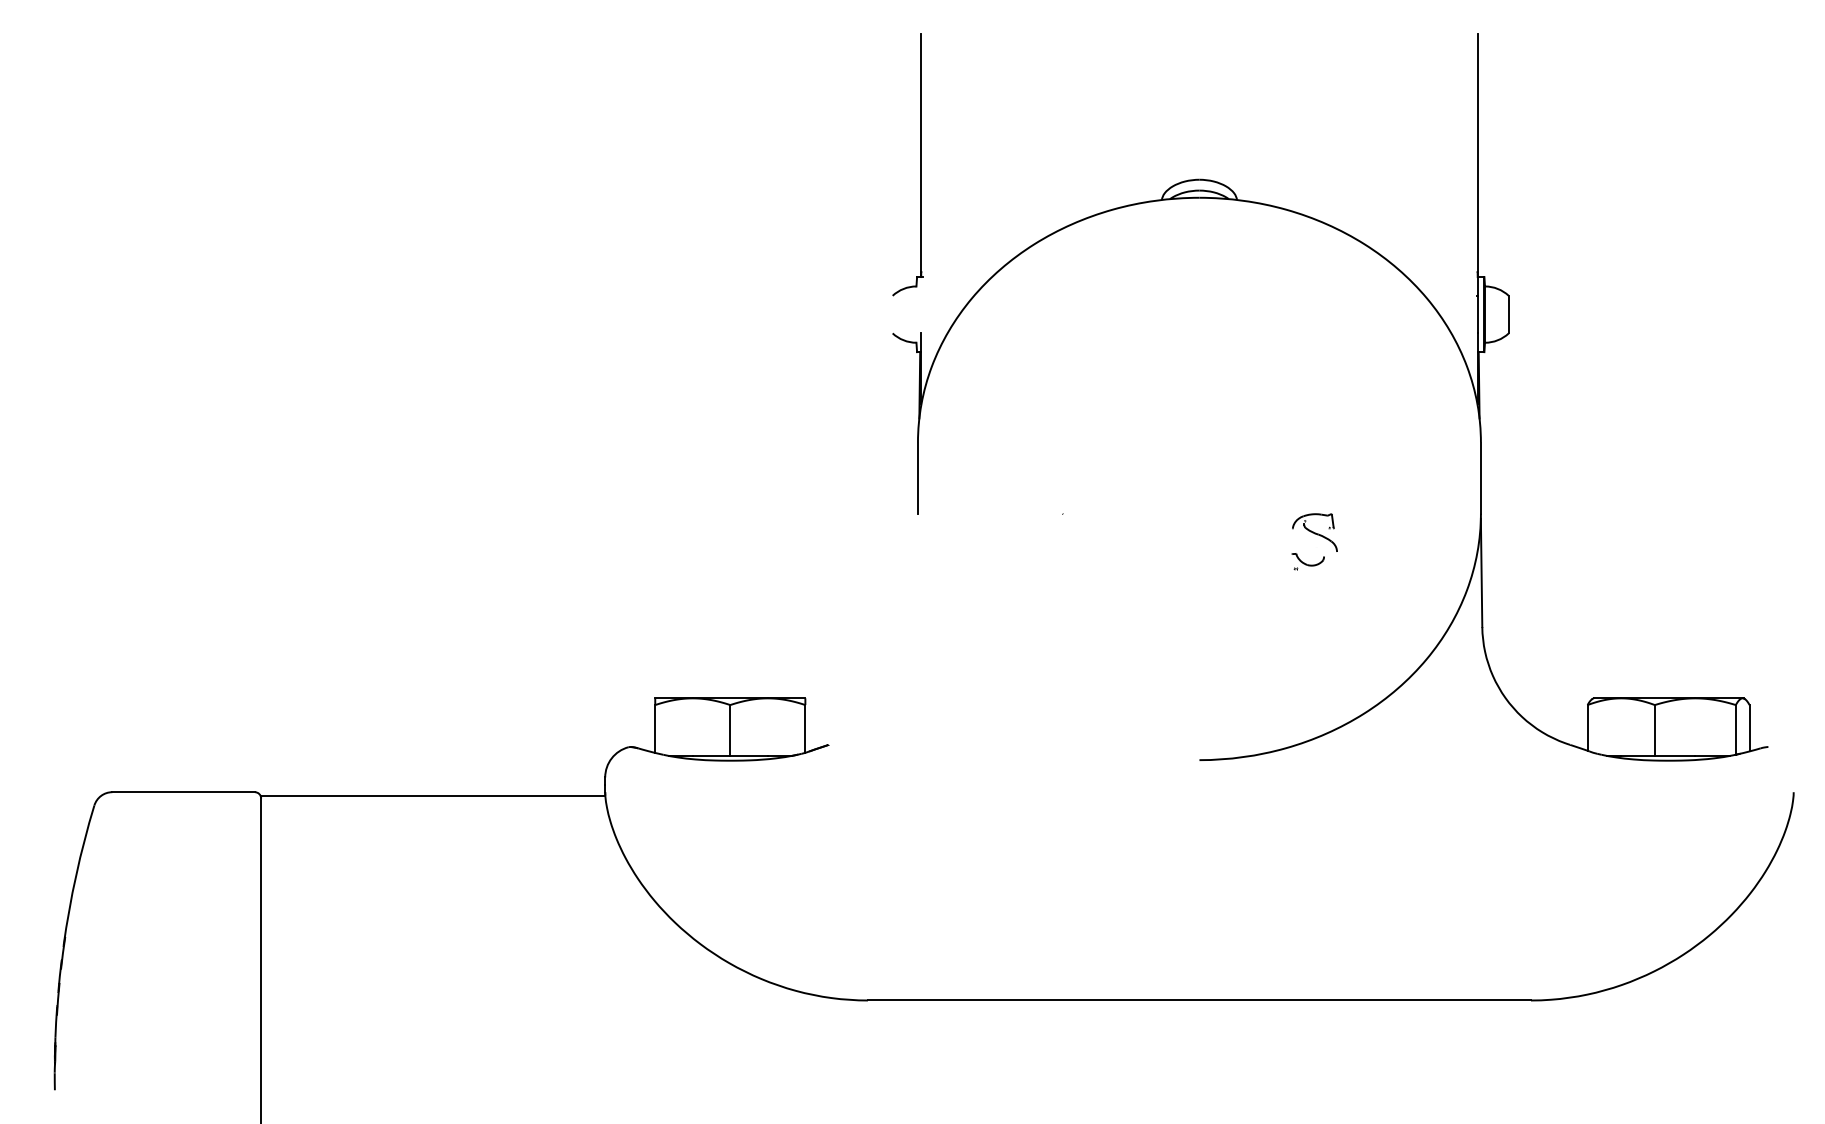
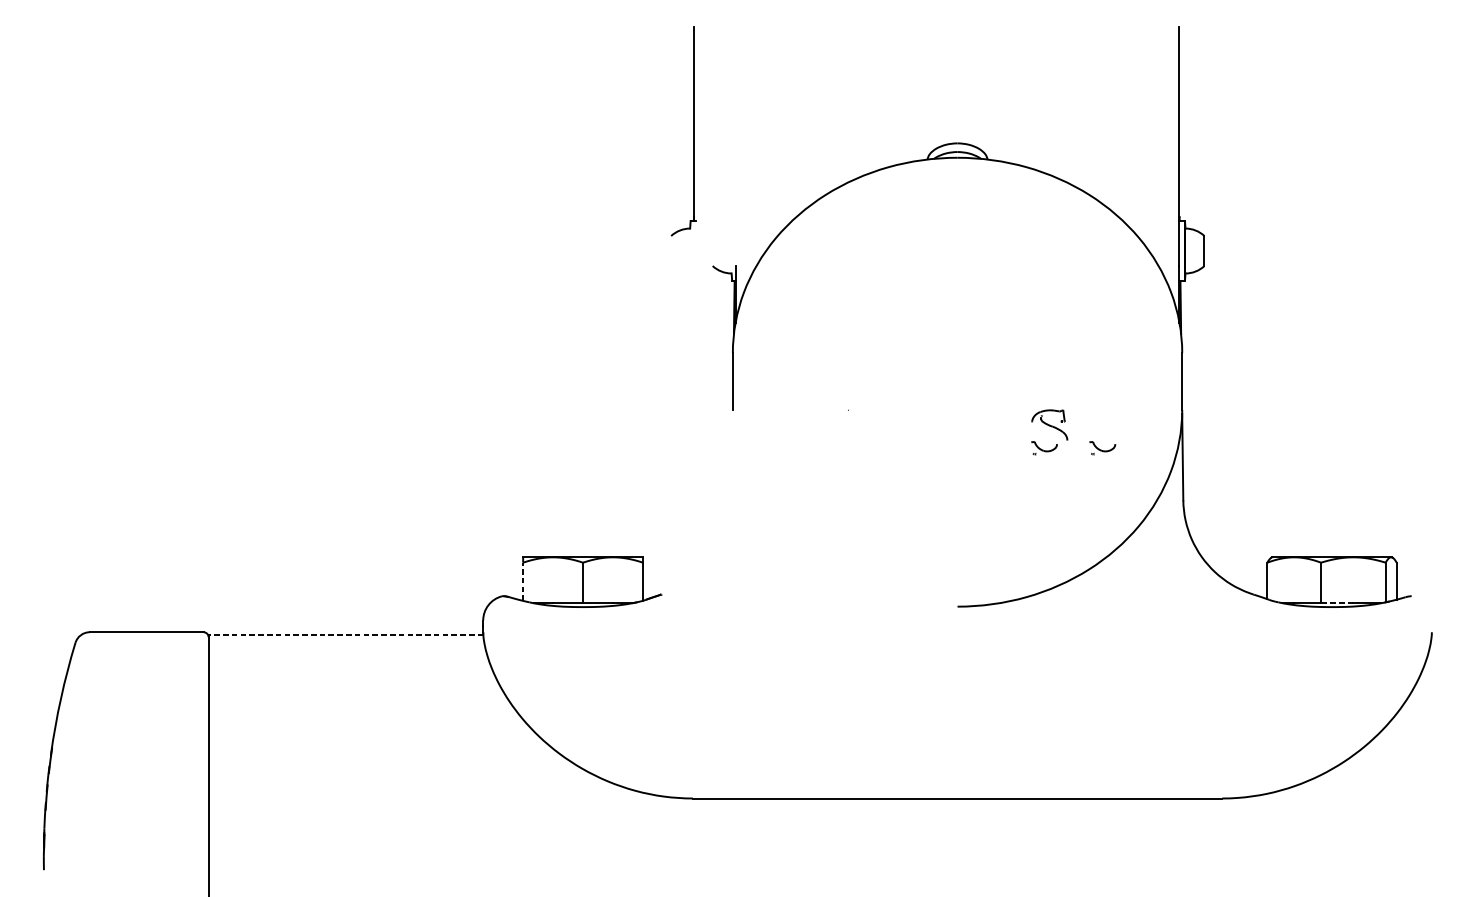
part: (920, 164) -> (693, 131), moved
part: (1380, 561) -> (1102, 448), added
line: (655, 729) -> (523, 582), solid -> dashed
line: (1674, 755) -> (1336, 602), solid -> dashed
line: (432, 795) -> (345, 634), solid -> dashed

